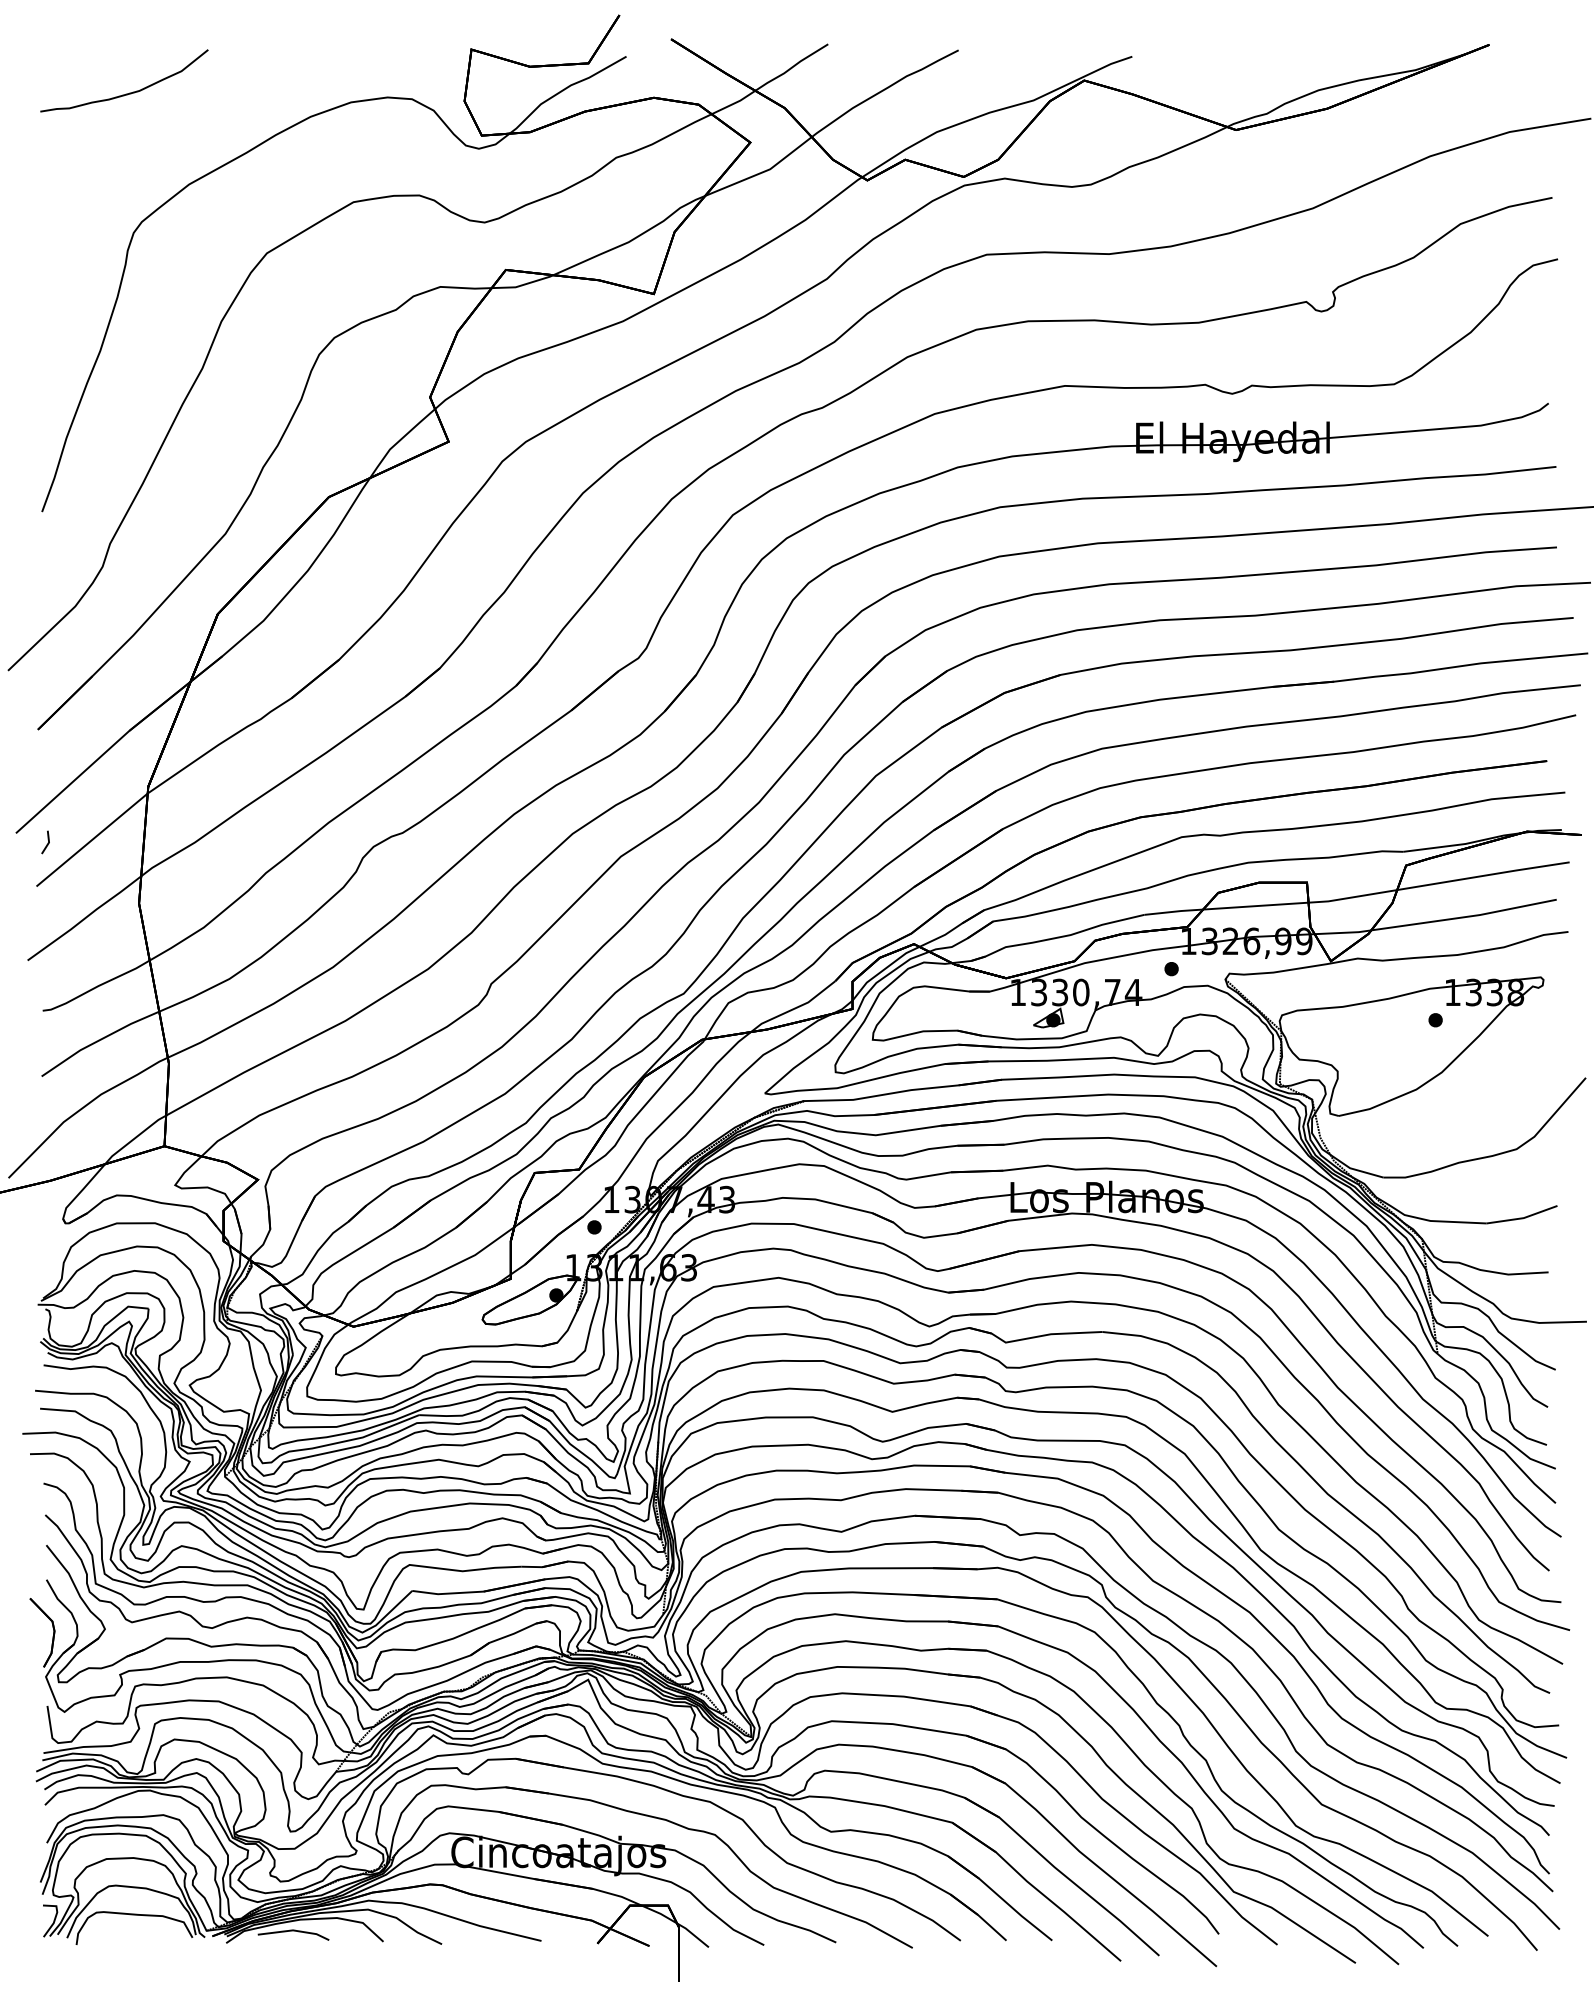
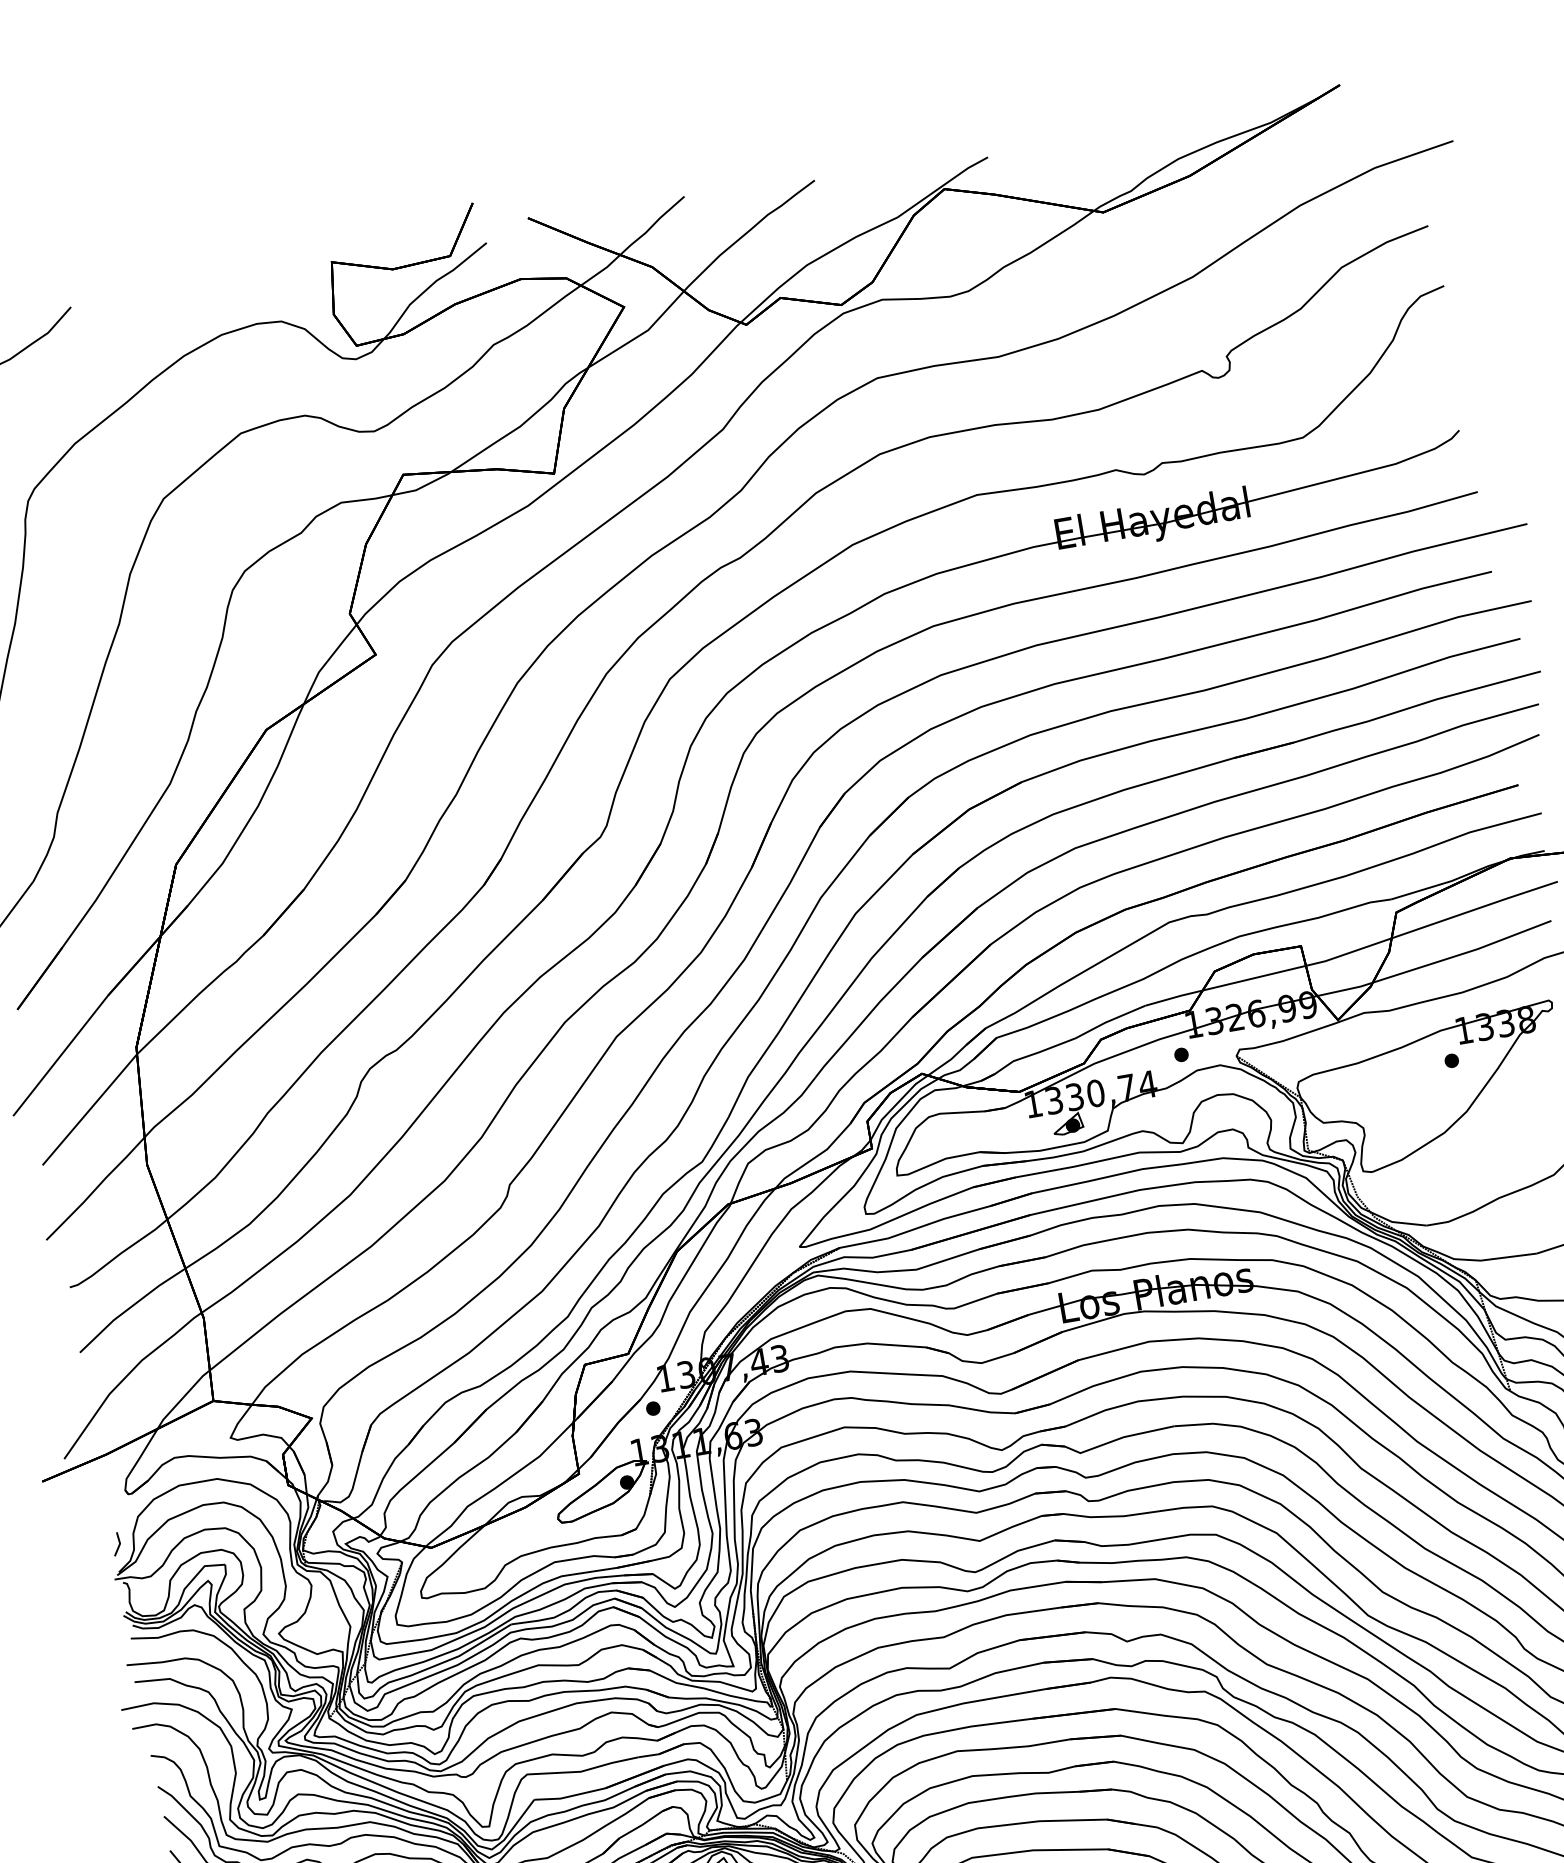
line: (47, 843) -> (118, 1544), moved

